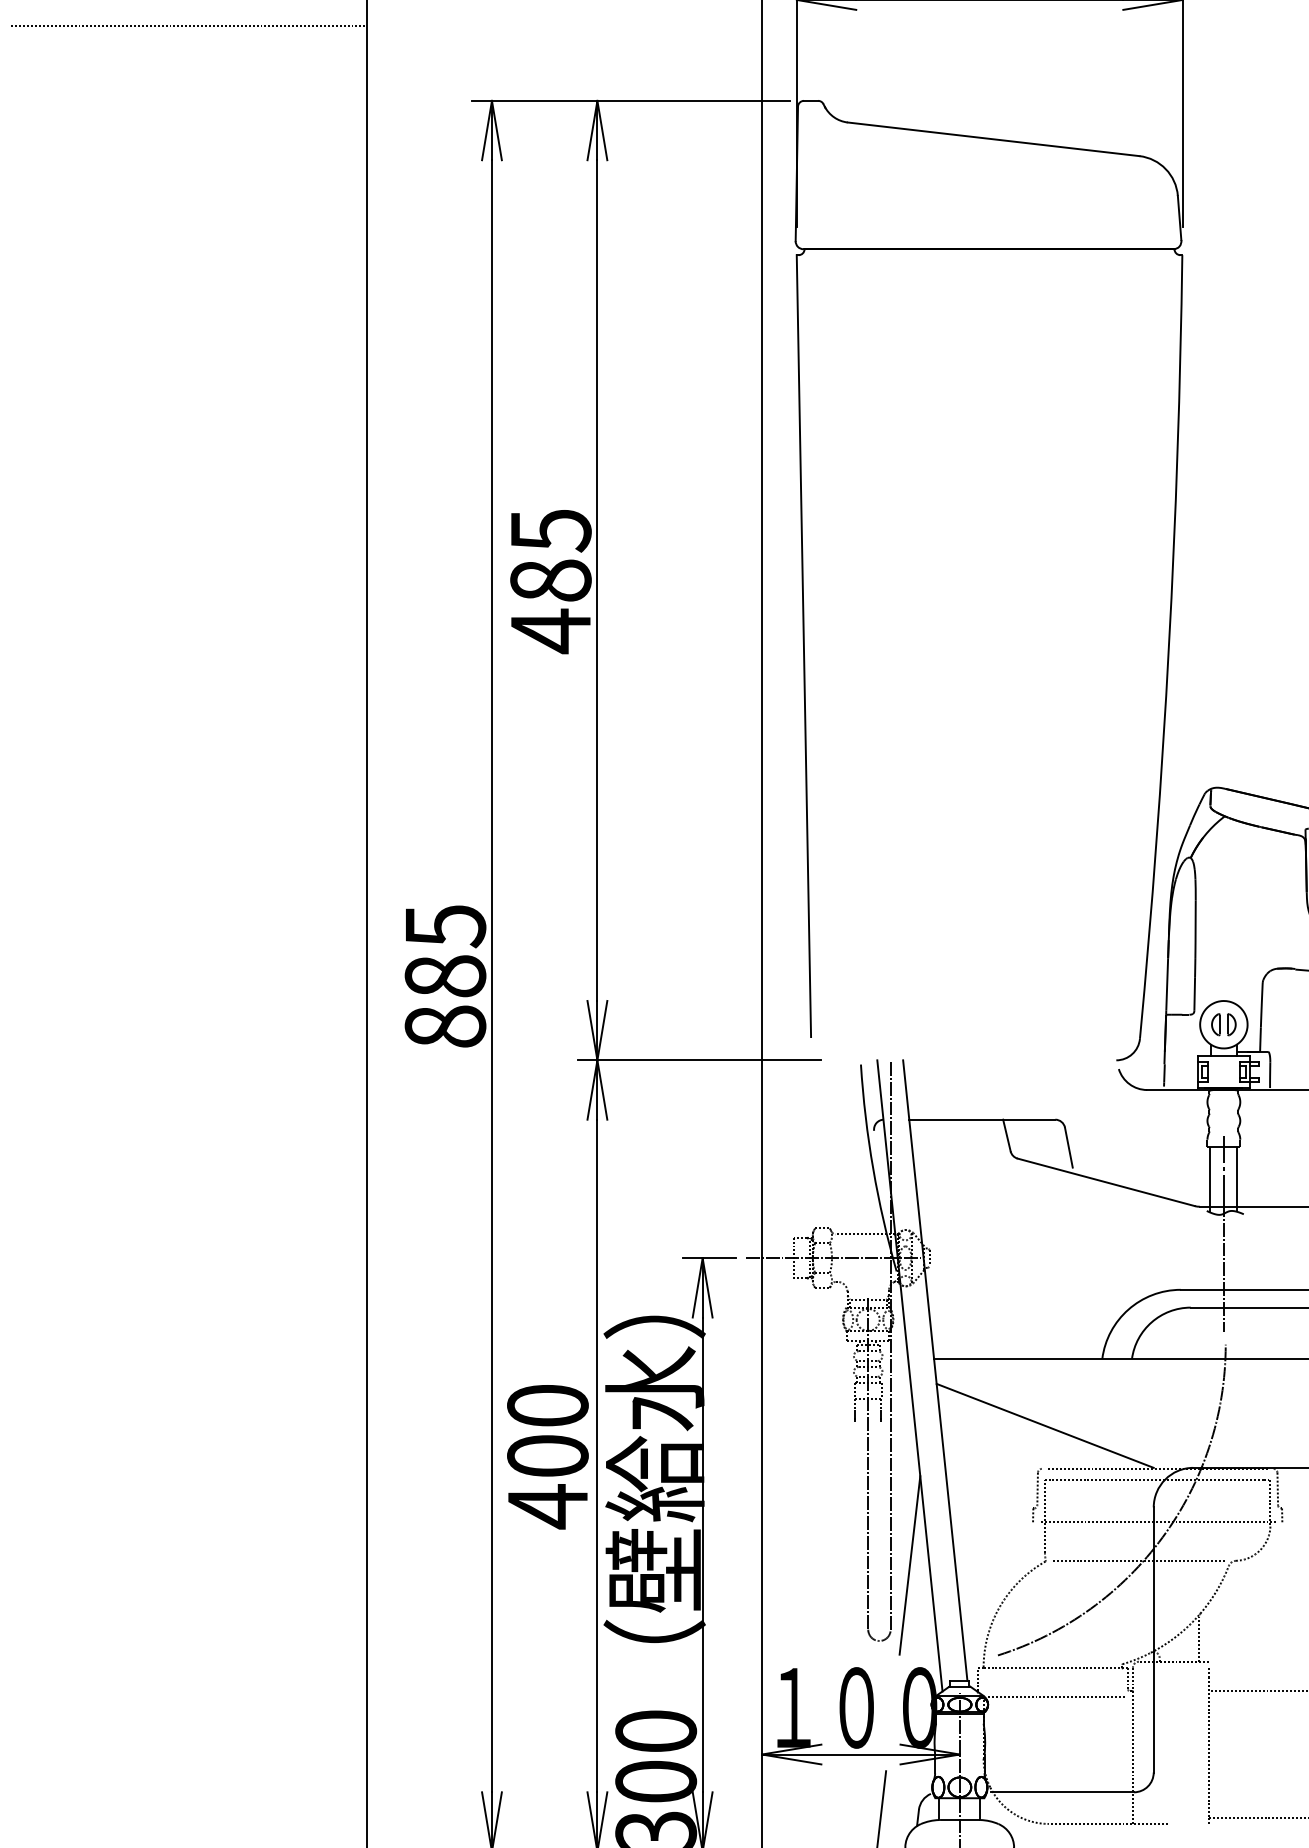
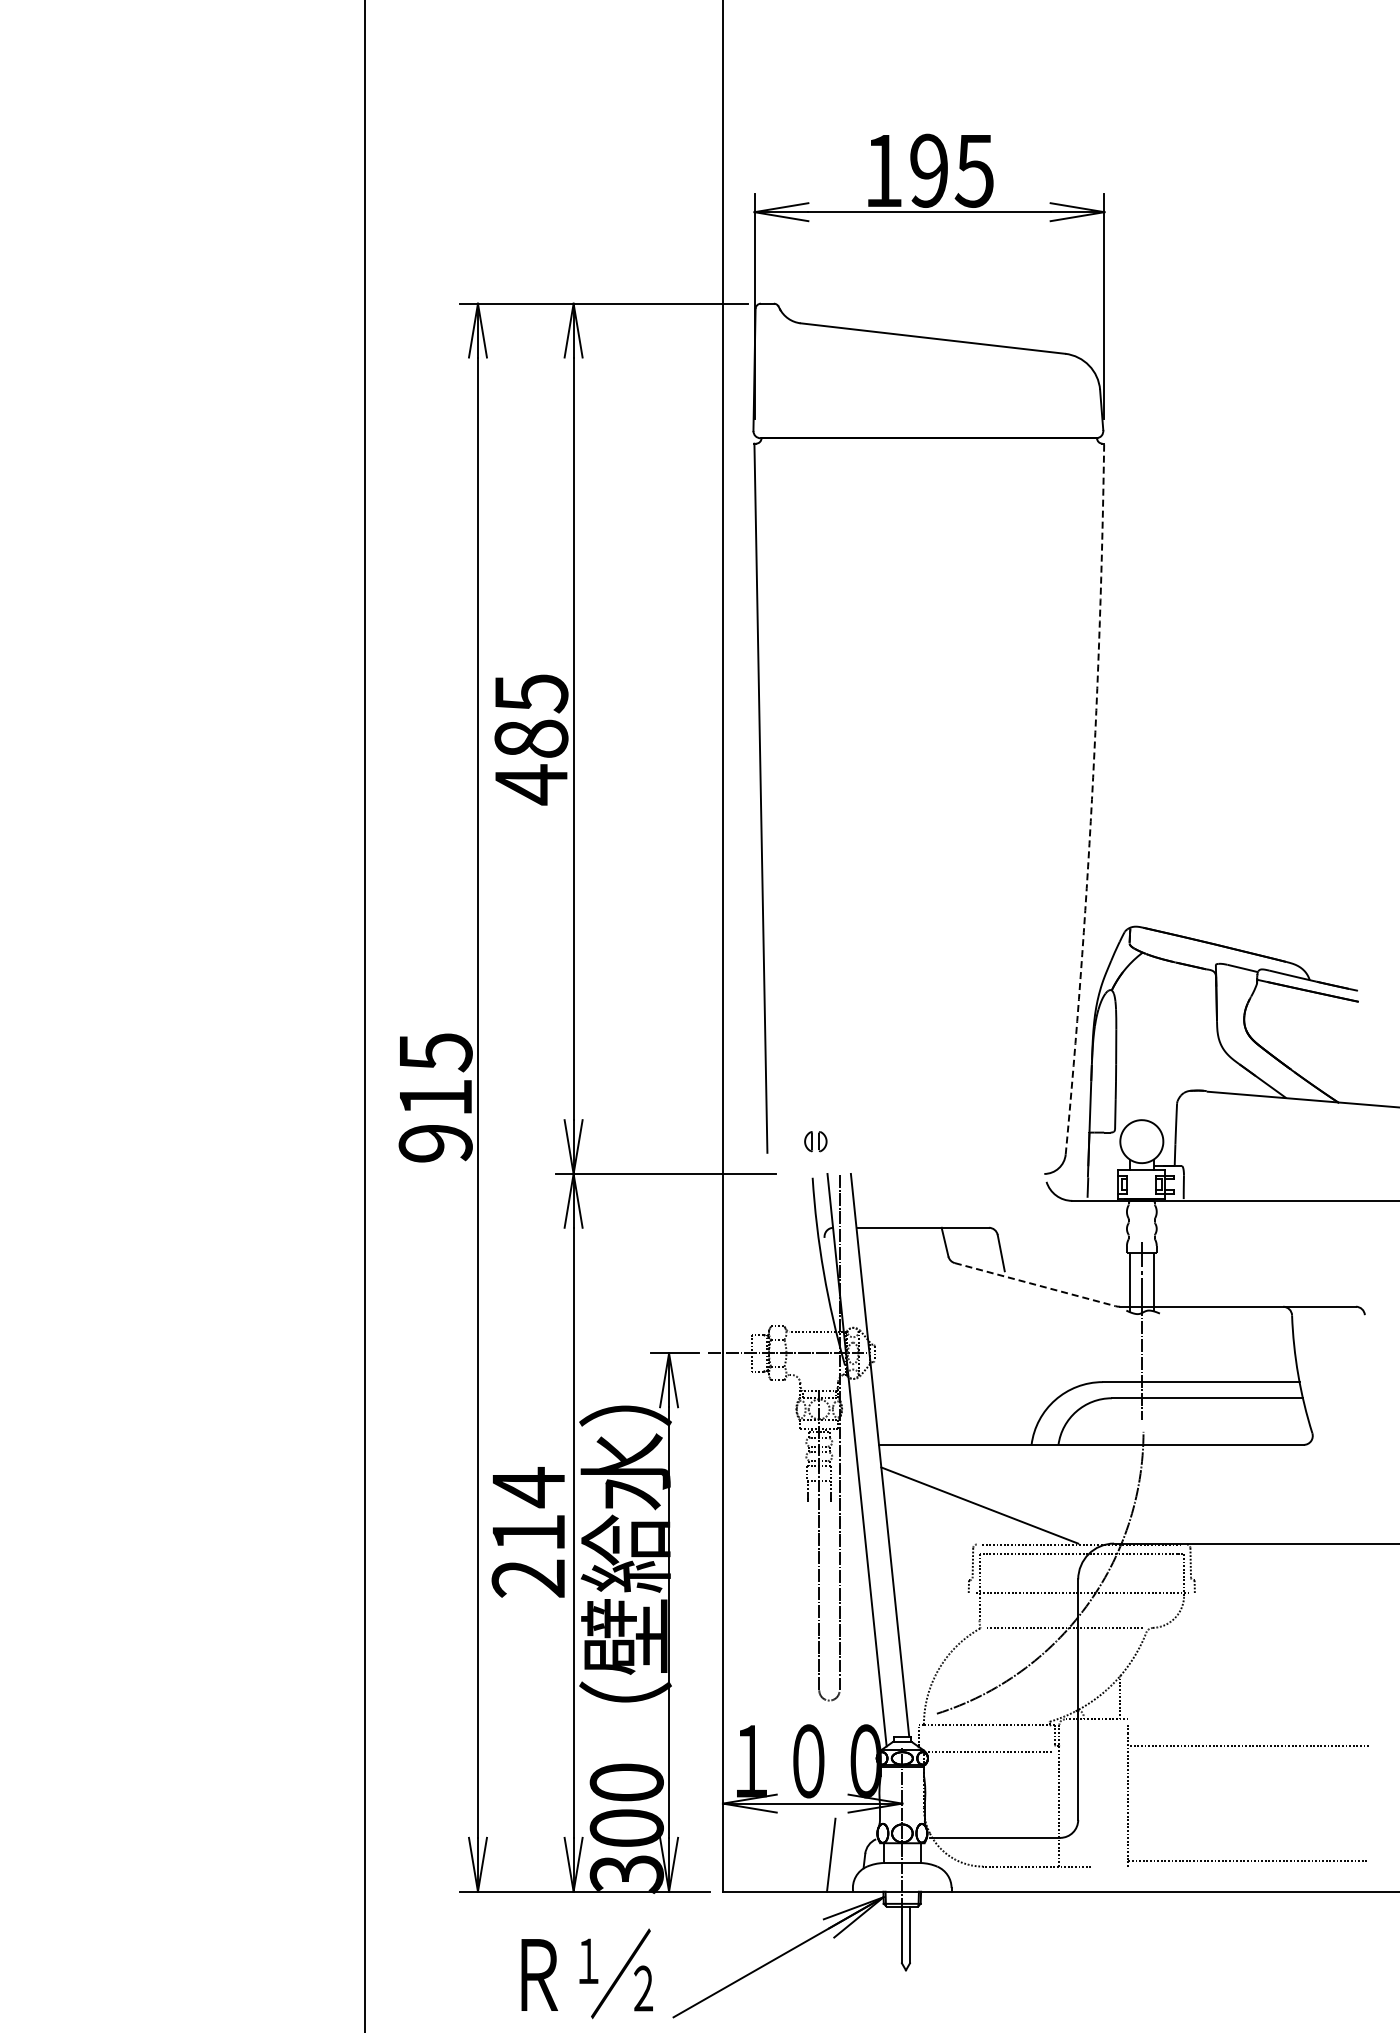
line: (188, 25) -> (202, 235), removed
arc: (1168, 647) -> (1091, 799), solid -> dashed
text: (445, 1001) -> (435, 1120), 885 -> 915
part: (1223, 1024) -> (815, 1141), moved
line: (1106, 1182) -> (1035, 1284), solid -> dashed
text: (547, 1456) -> (528, 1533), 400 -> 214
line: (909, 1565) -> (856, 1632), removed

